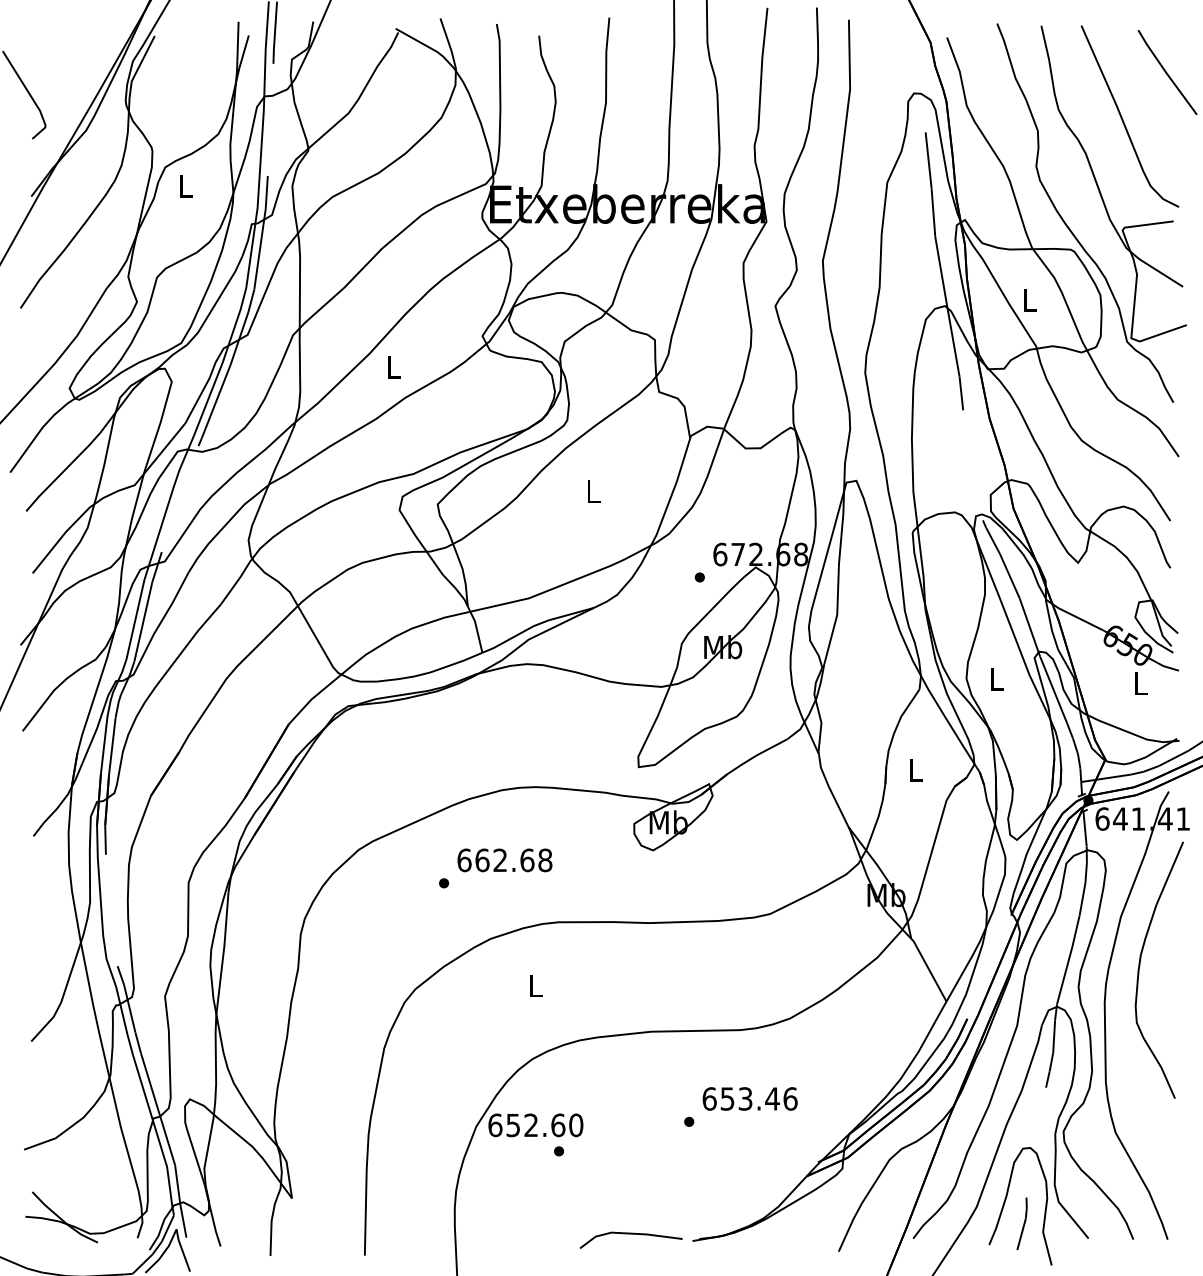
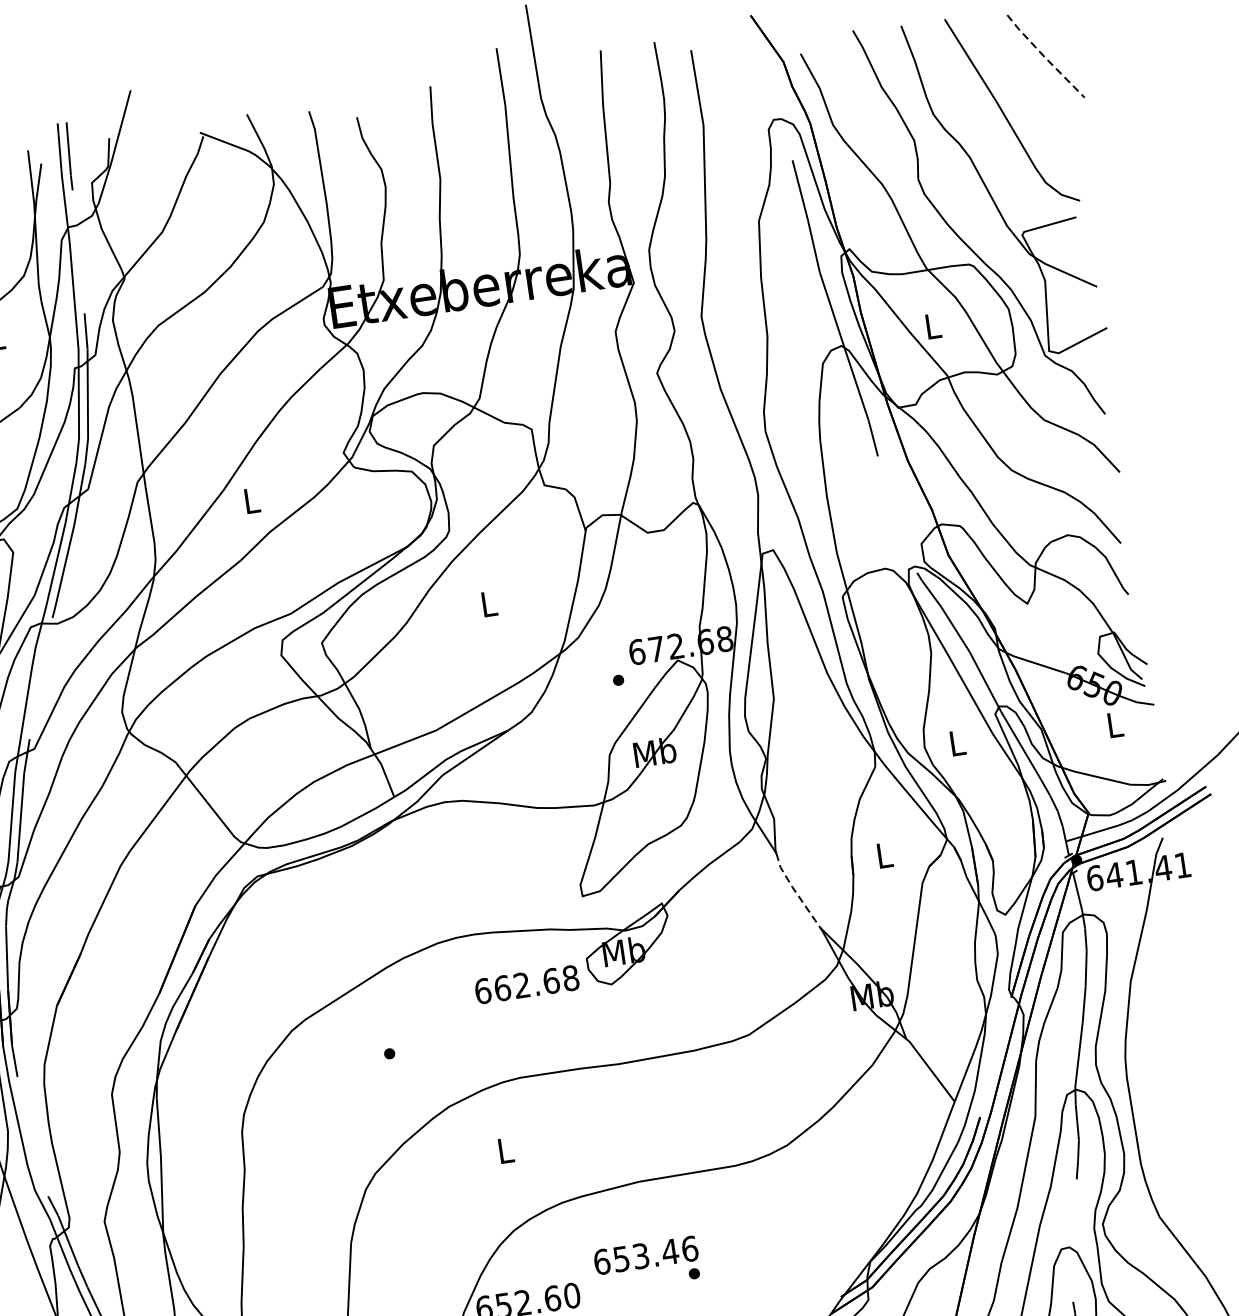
line: (1166, 72) -> (1044, 56), solid -> dashed
line: (830, 790) -> (794, 890), solid -> dashed
text: (504, 860) -> (526, 984), moved
curve: (1140, 966) -> (1159, 1032), removed
text: (749, 1098) -> (645, 1255), moved

